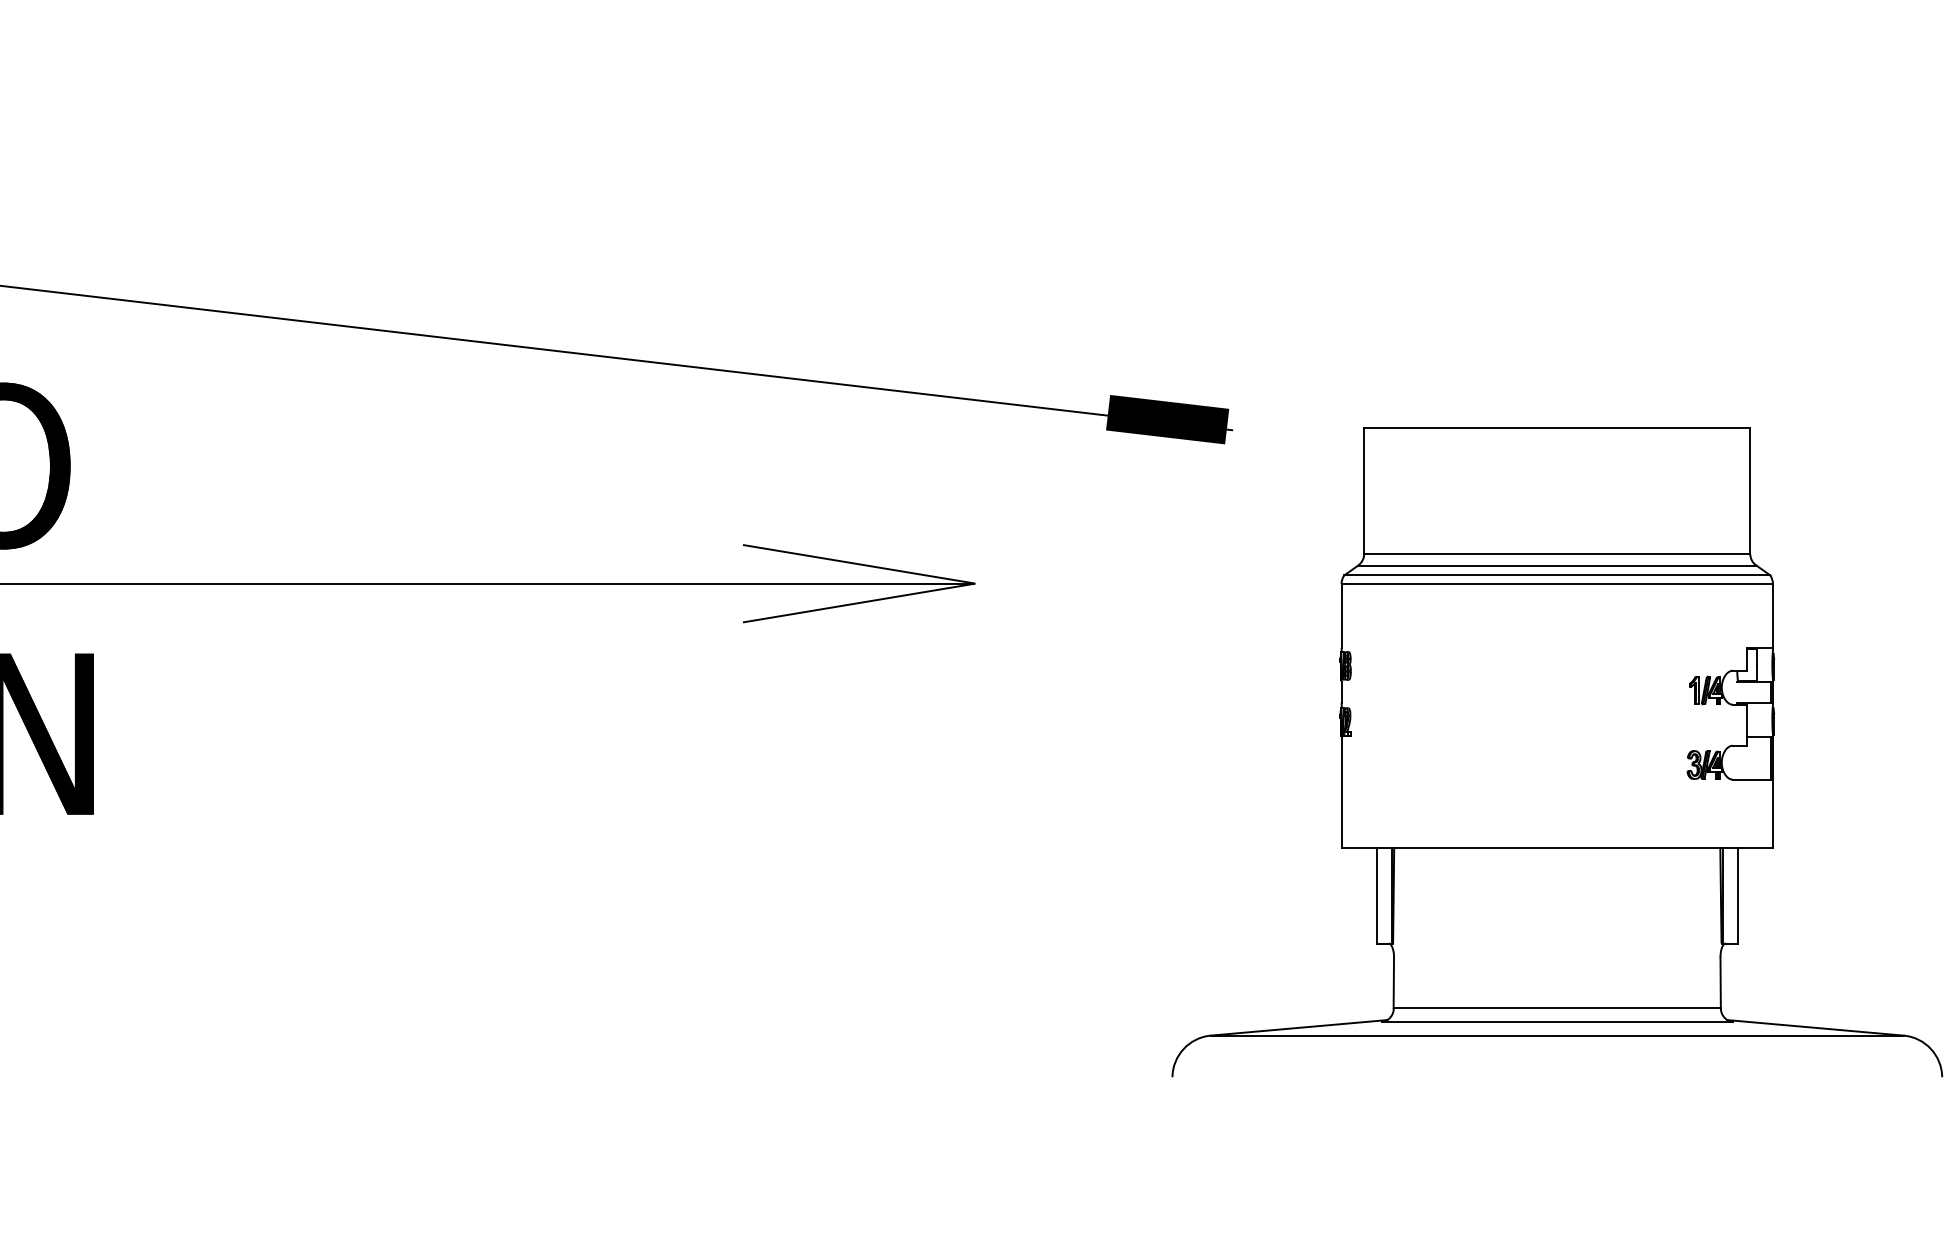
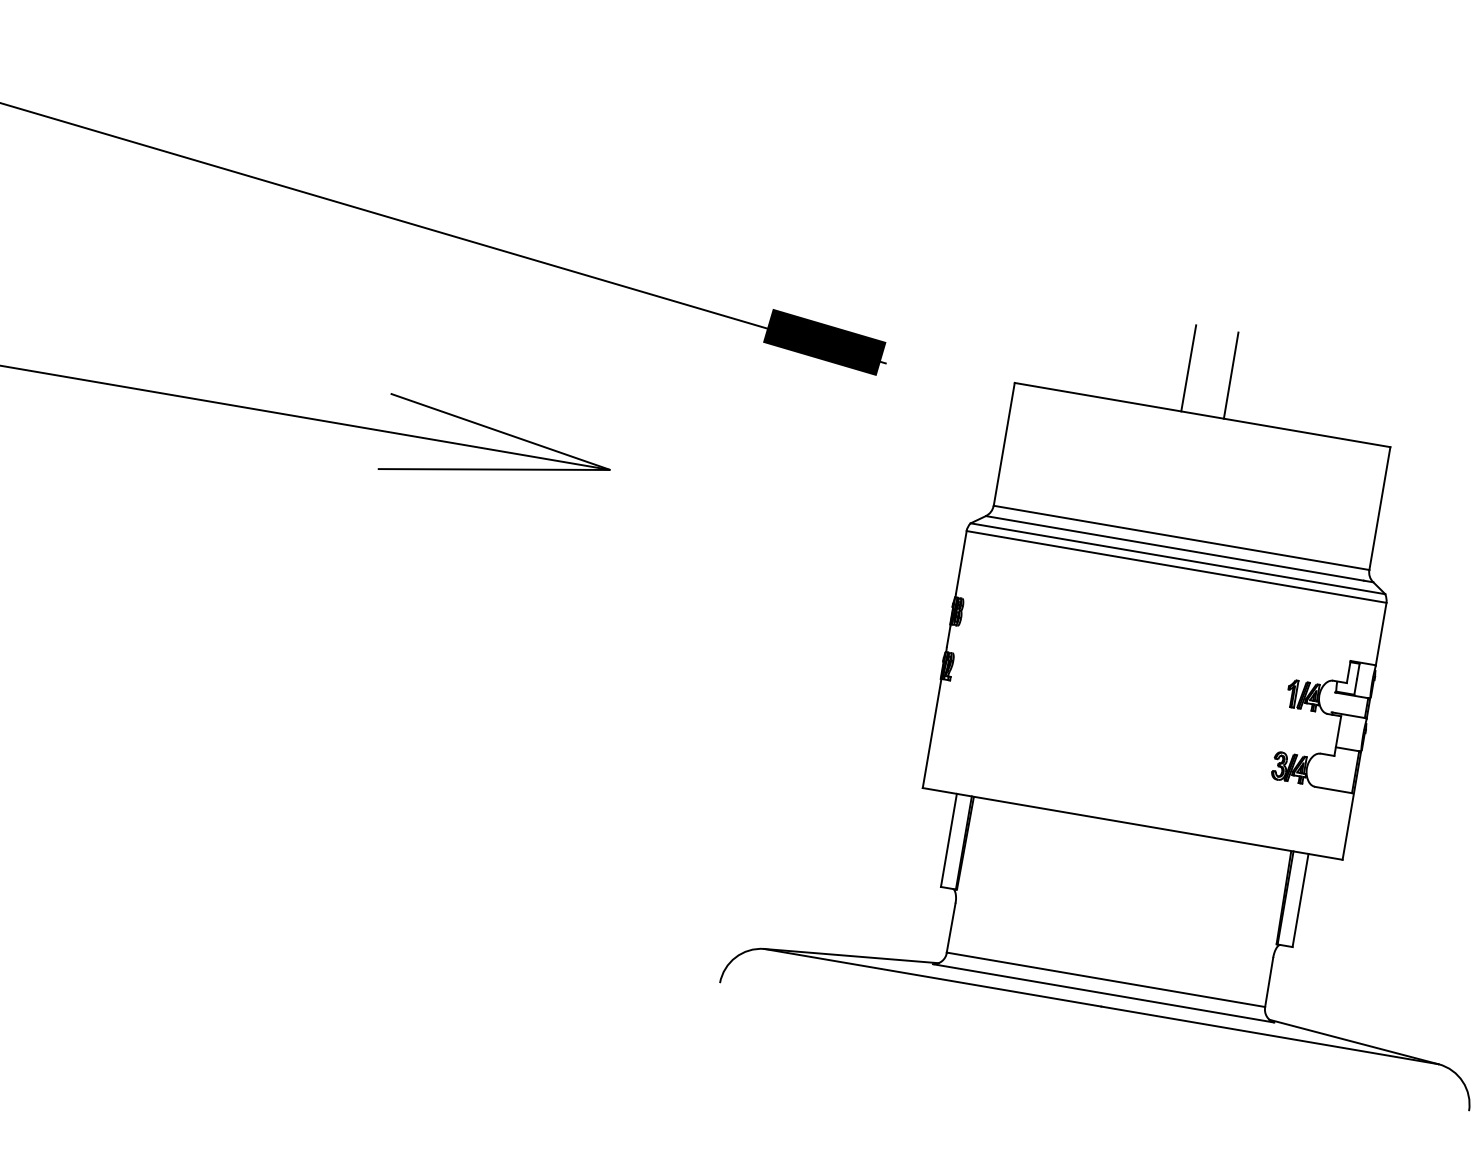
line: (1535, 383) -> (1188, 368), added
line: (1579, 383) -> (1231, 375), added

